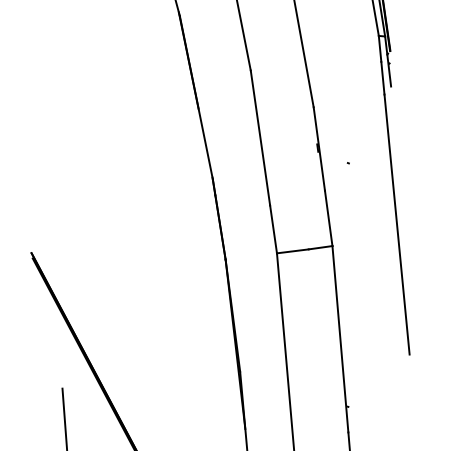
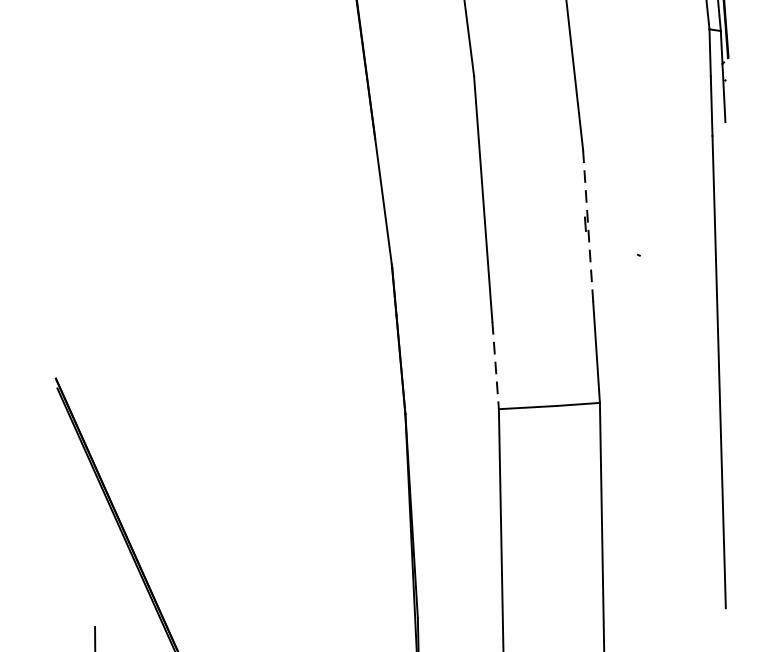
line: (319, 148) -> (588, 225), solid -> dashed
line: (273, 229) -> (495, 365), solid -> dashed

